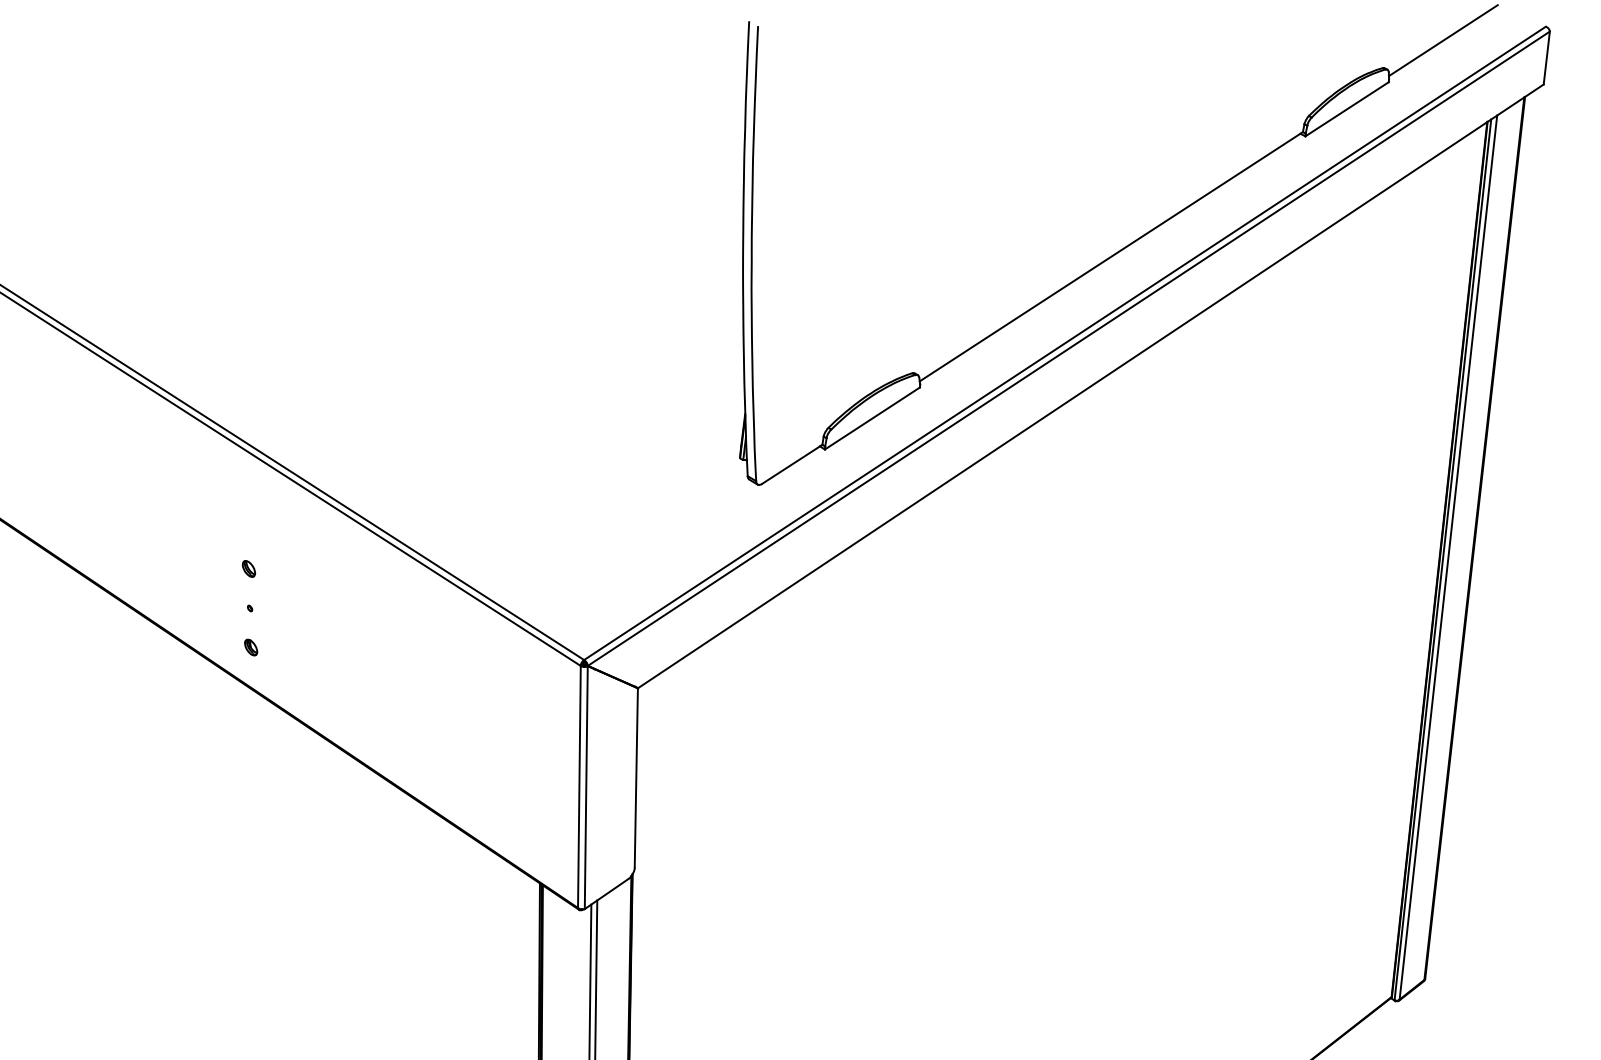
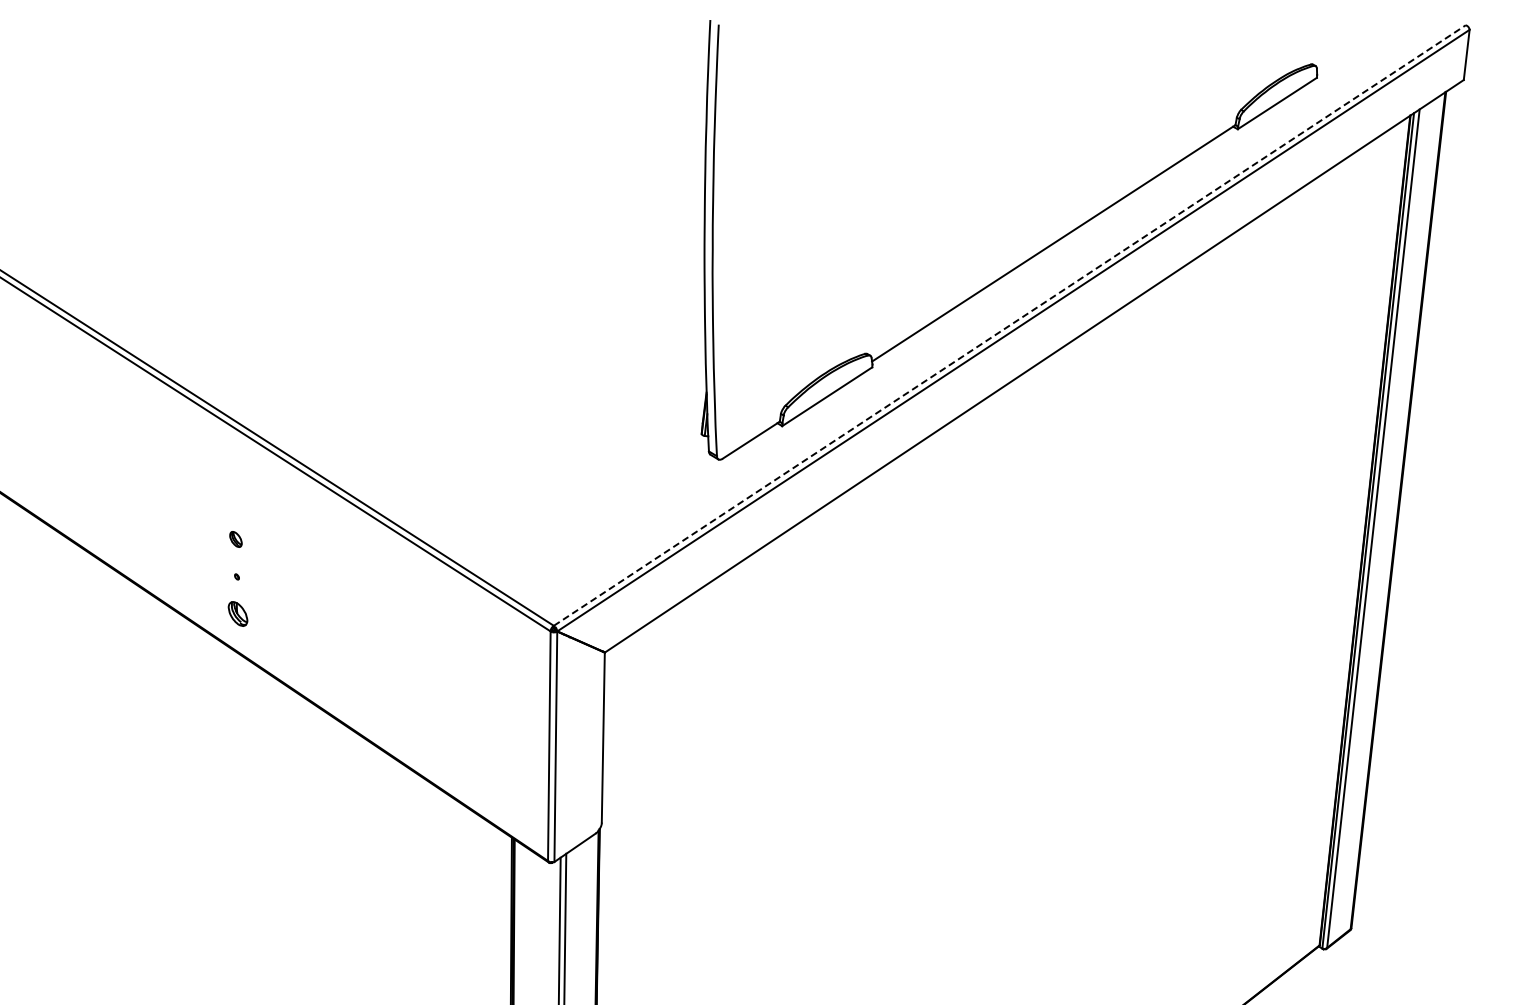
line: (1443, 40) -> (1368, 38), removed
line: (1064, 343) -> (1009, 325), solid -> dashed
part: (250, 647) -> (237, 613), size x1.6

